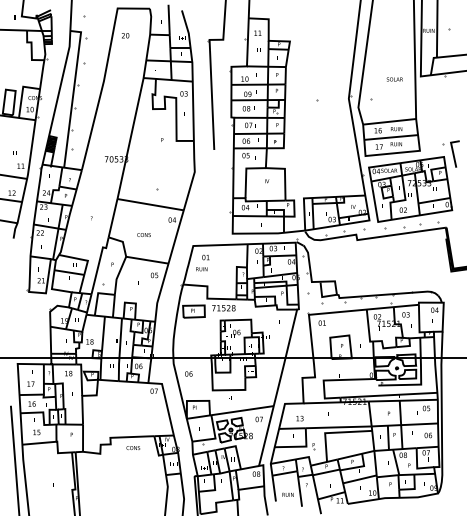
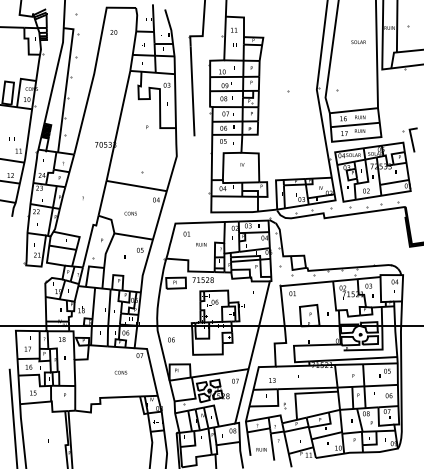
text: (394, 79) -> (358, 42), moved
text: (201, 269) -> (201, 244), moved
text: (133, 447) -> (121, 372), moved

